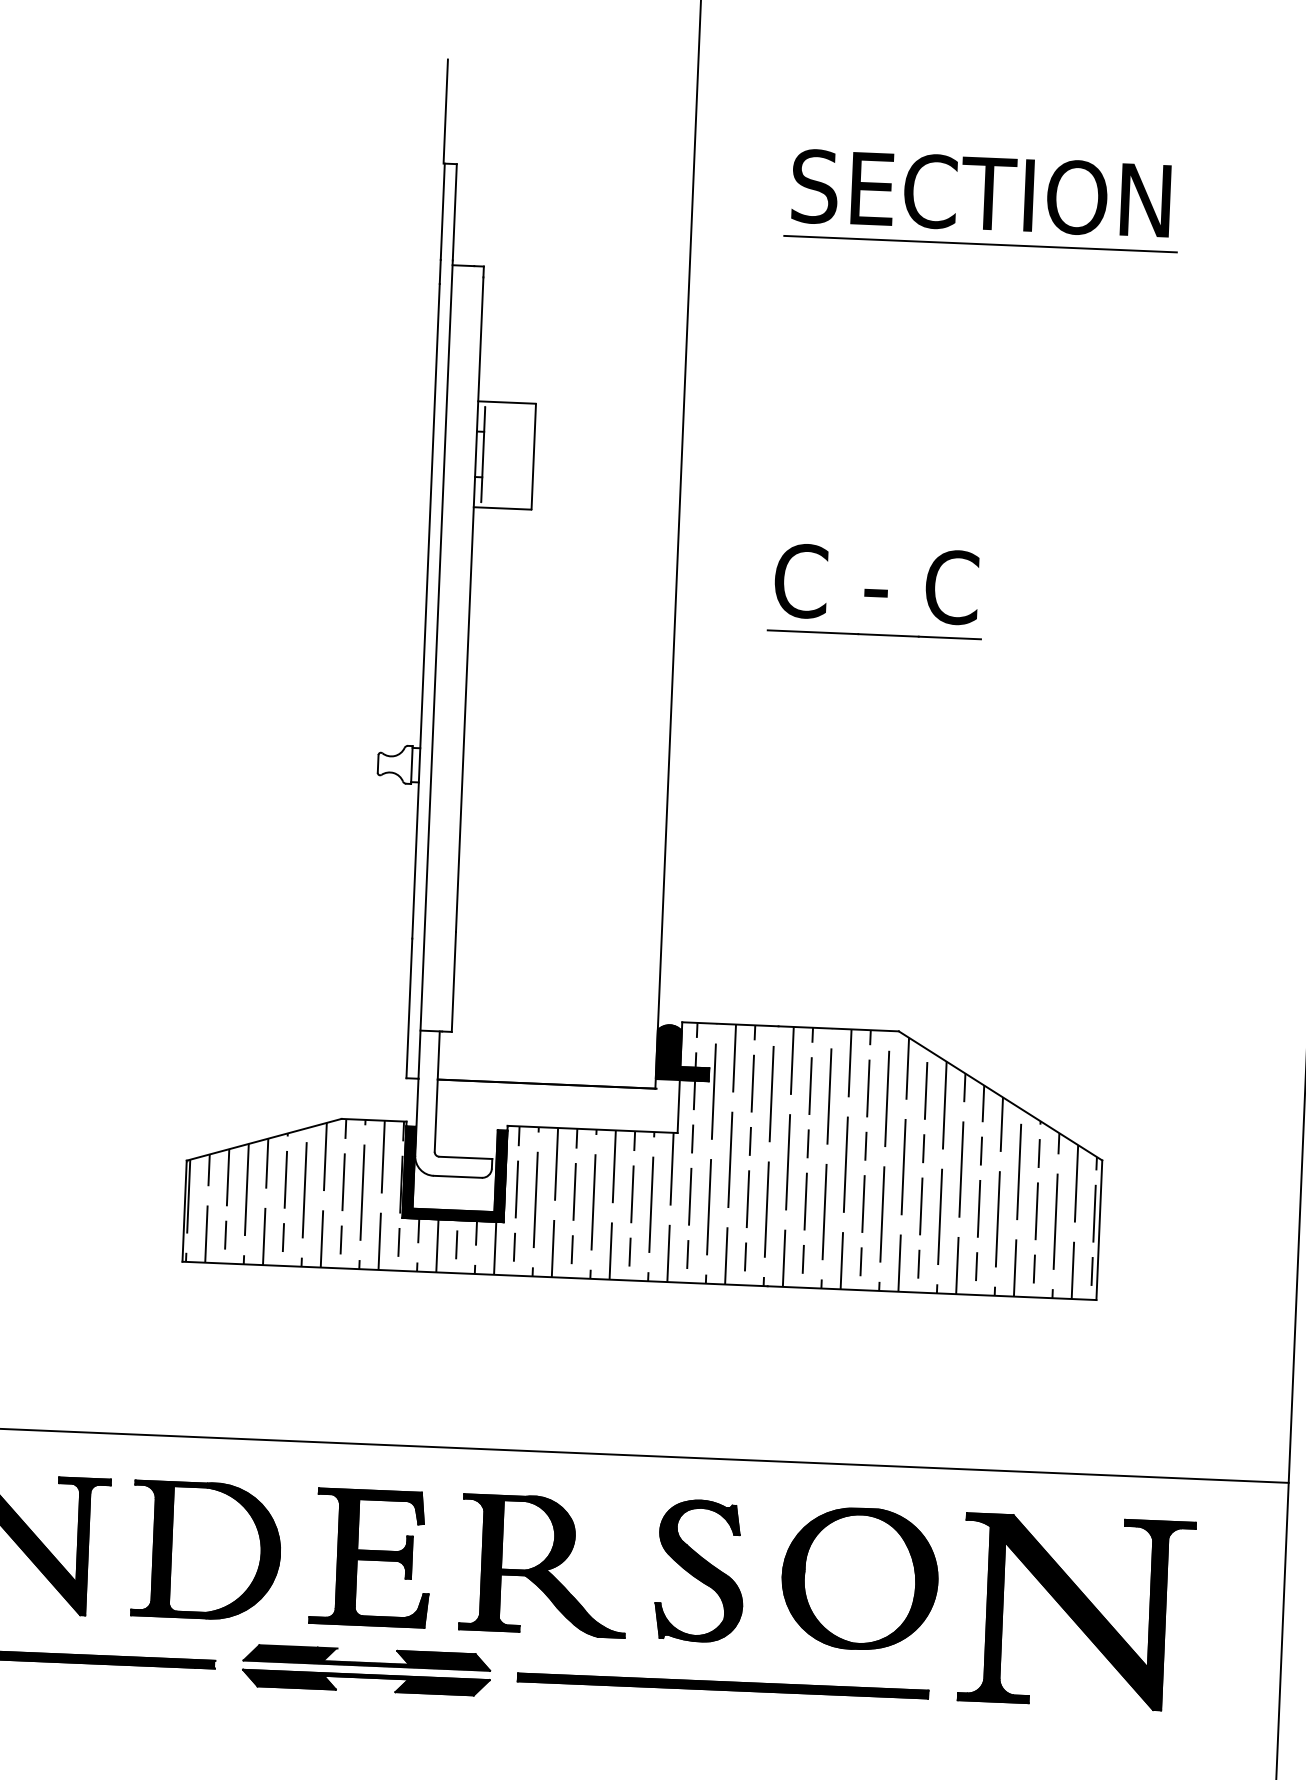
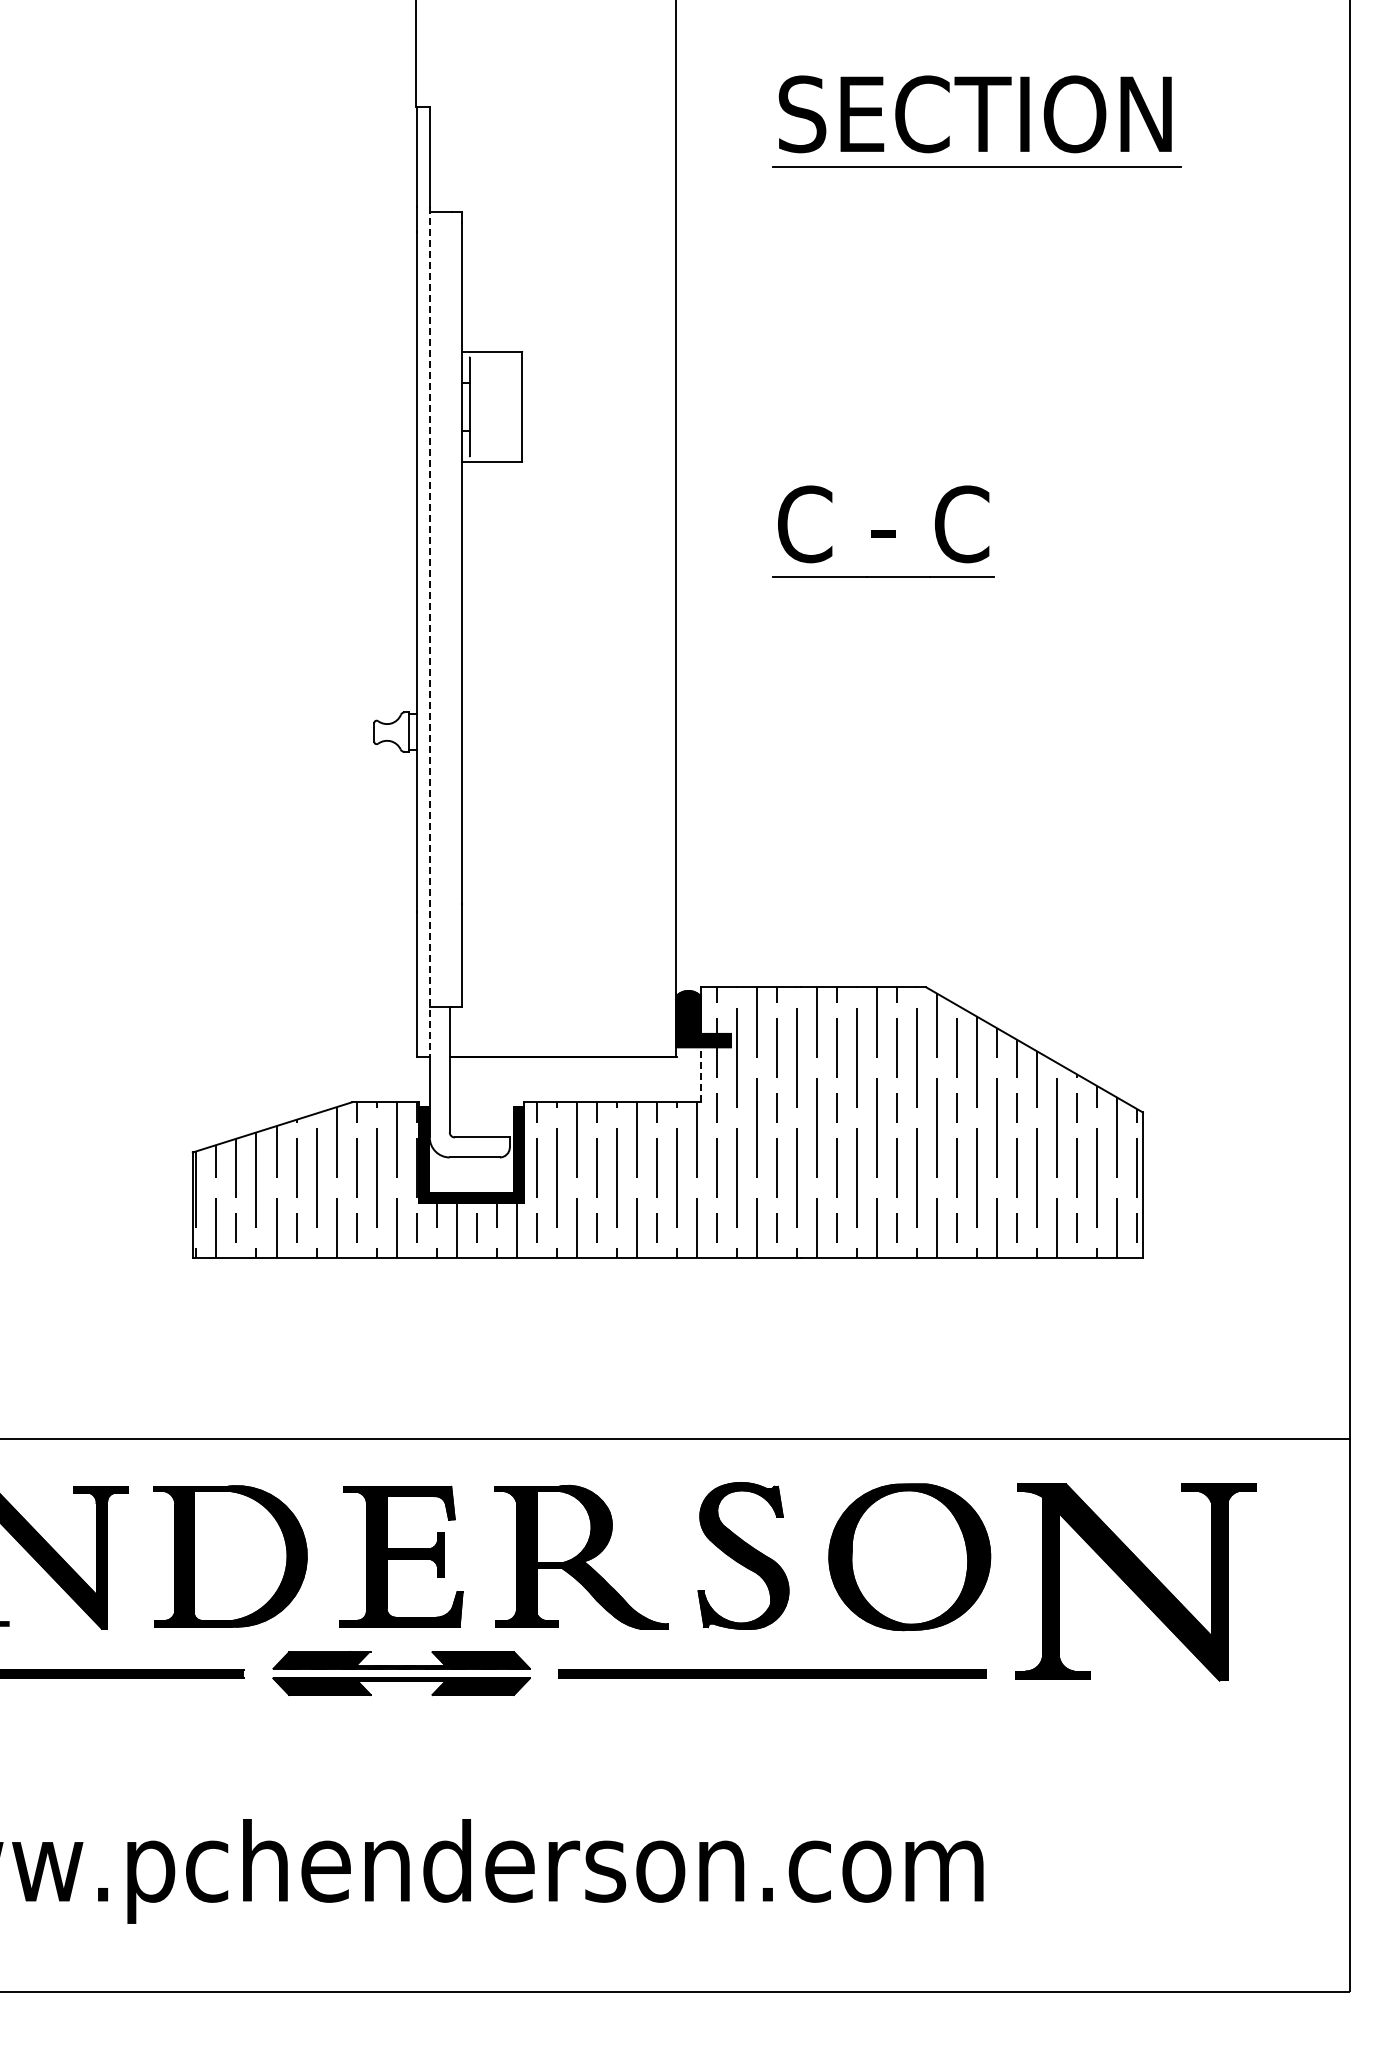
line: (435, 670) -> (429, 632), solid -> dashed
line: (679, 1106) -> (701, 1074), solid -> dashed

